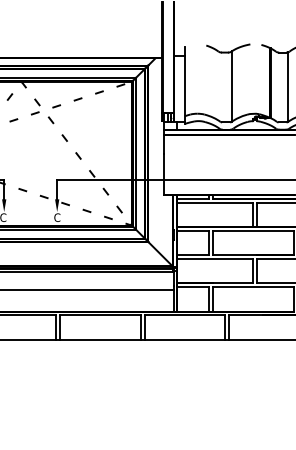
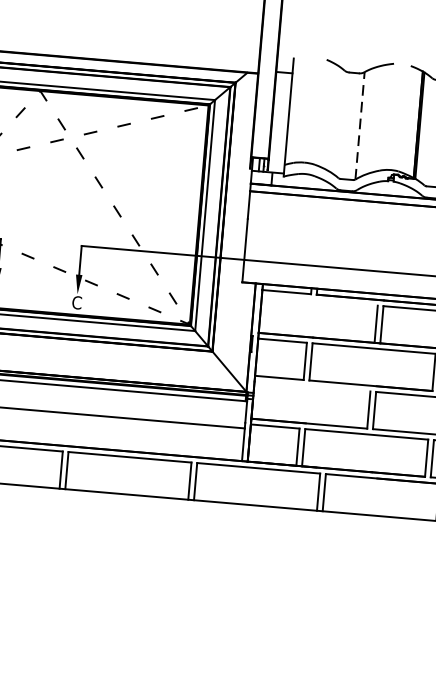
line: (231, 86) -> (359, 125), solid -> dashed
line: (215, 202) -> (320, 300), removed
line: (215, 259) -> (312, 387), removed

